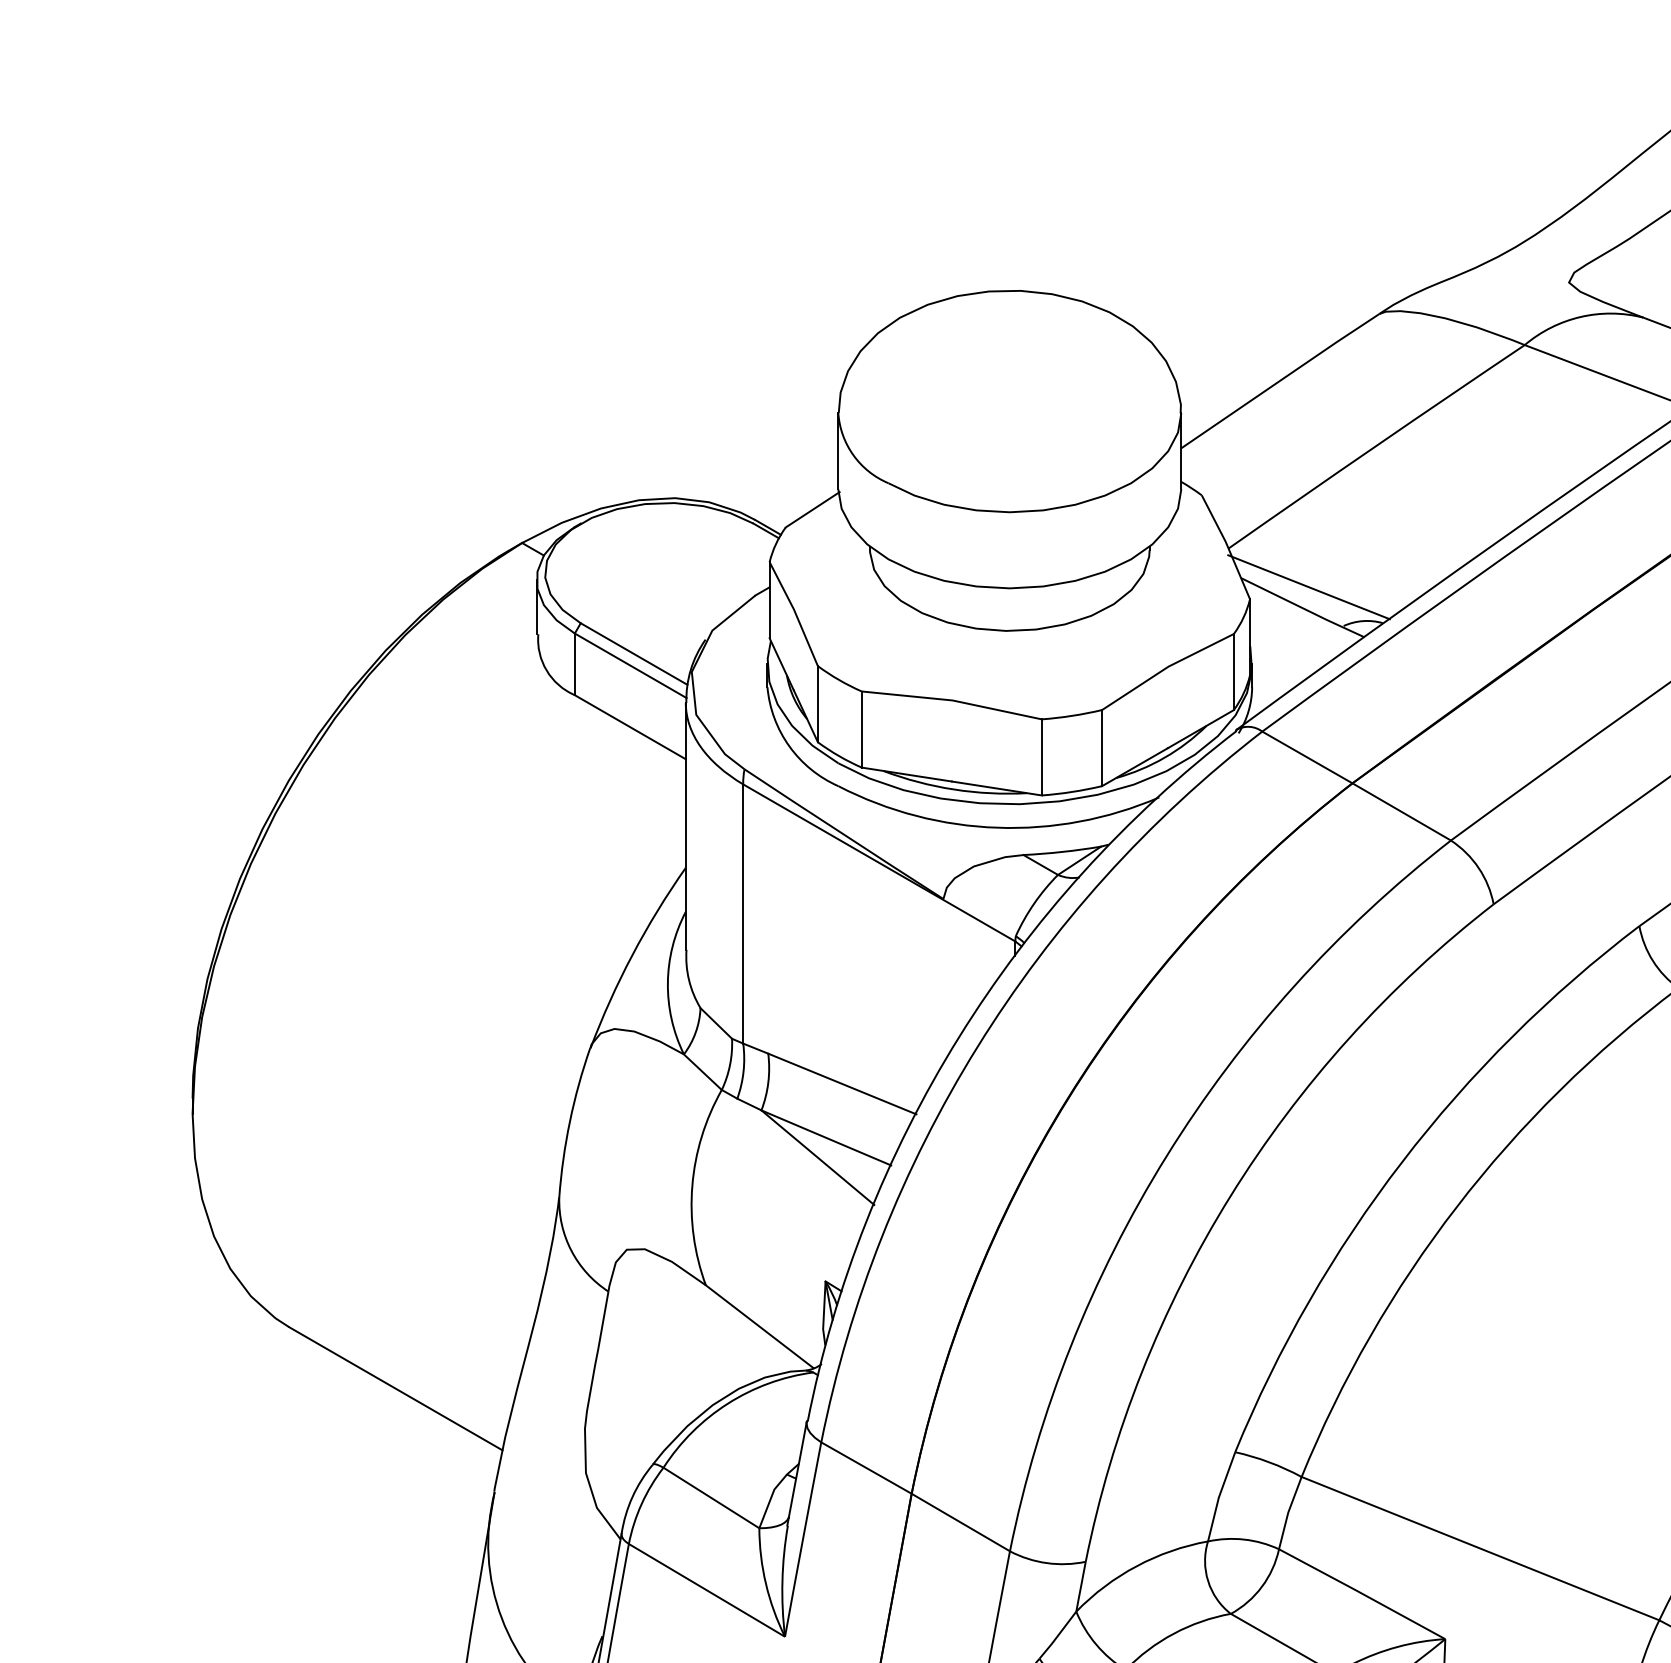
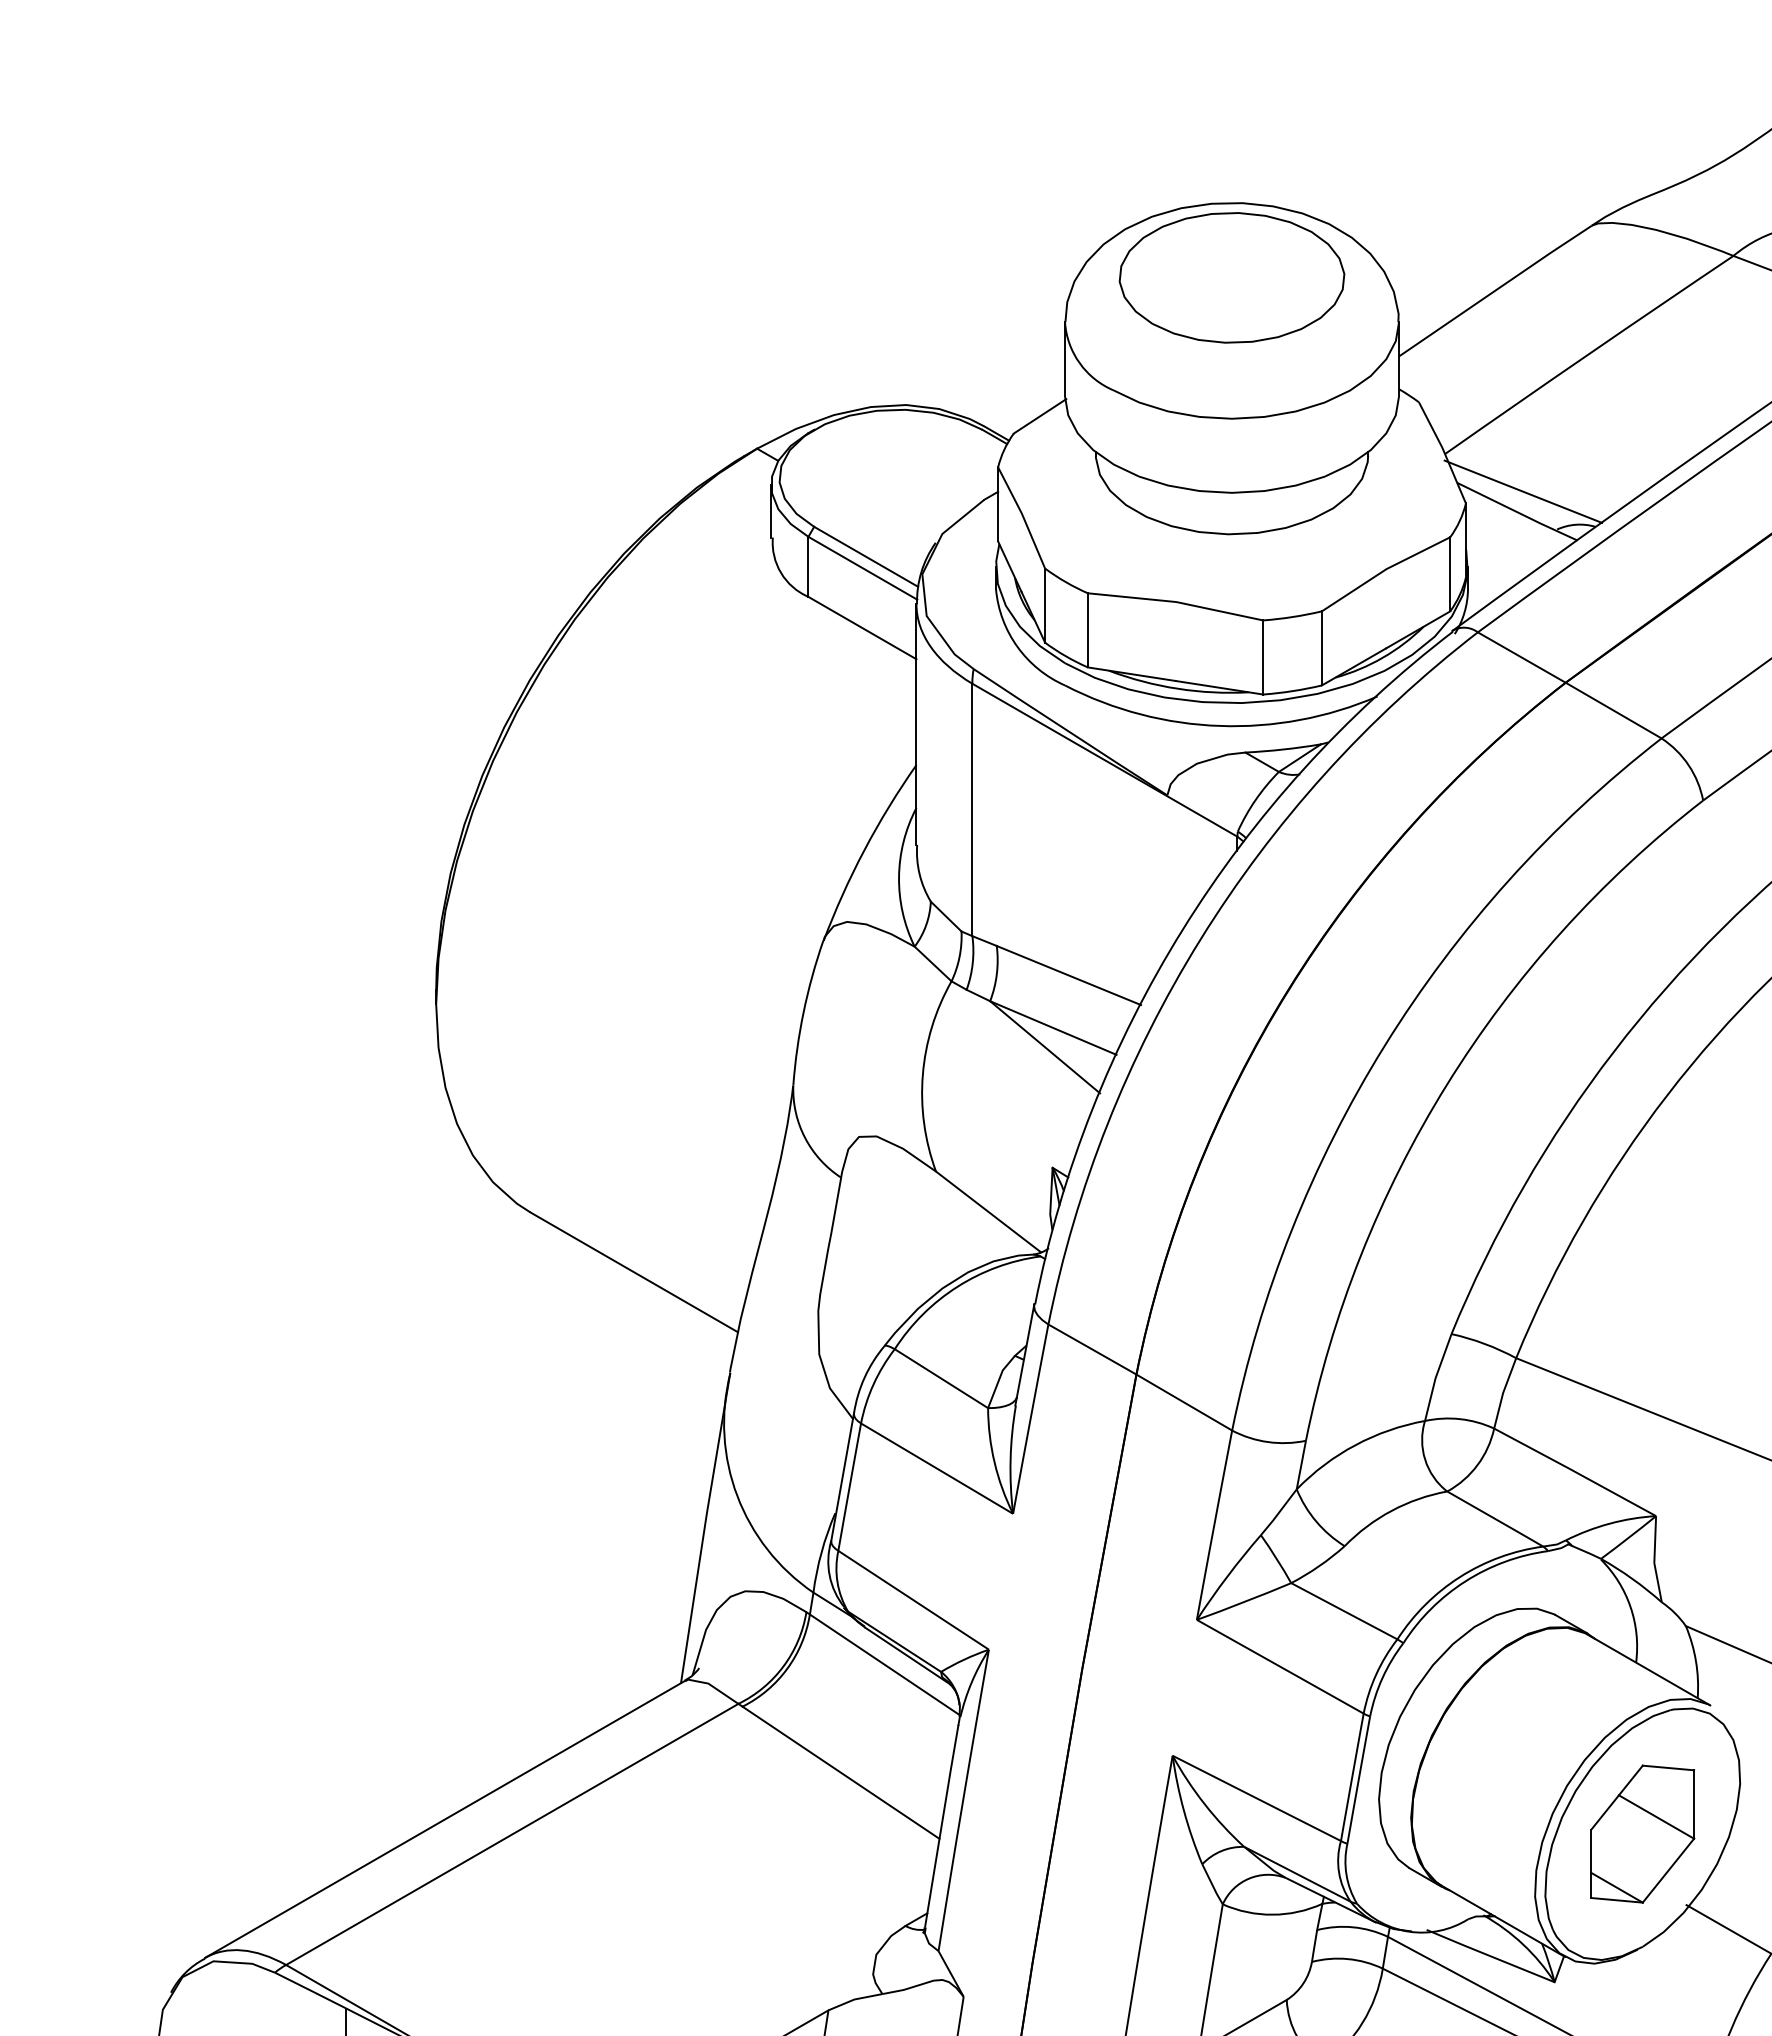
part: (1009, 367) -> (1231, 277), added

